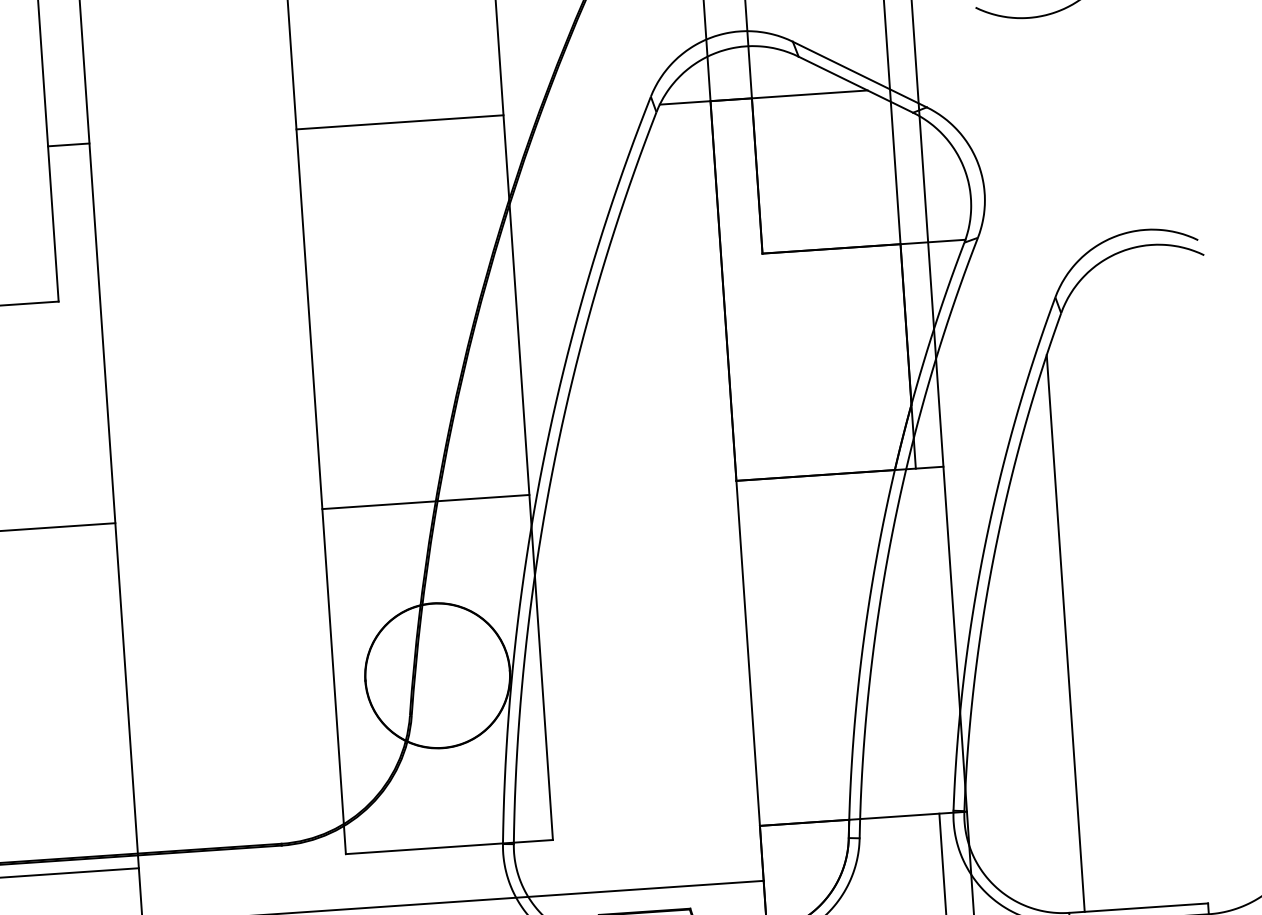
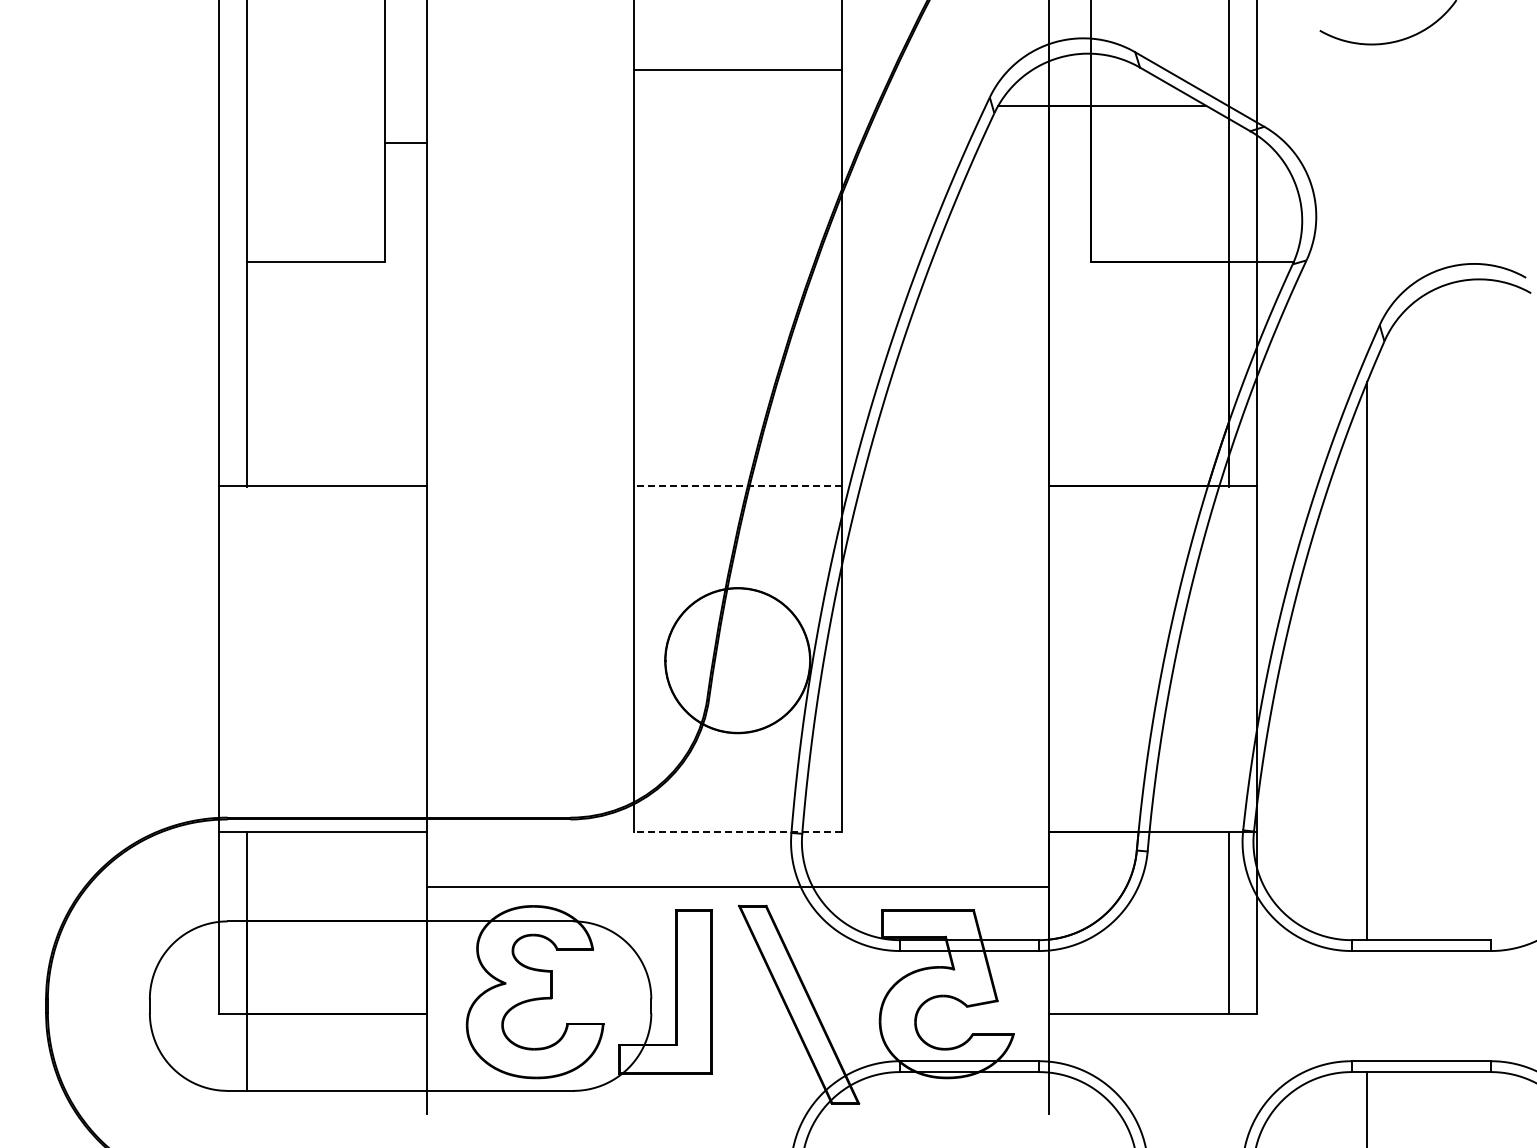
line: (399, 121) -> (737, 69), moved
line: (68, 144) -> (405, 142), moved
line: (425, 502) -> (737, 486), solid -> dashed
line: (449, 847) -> (737, 832), solid -> dashed

